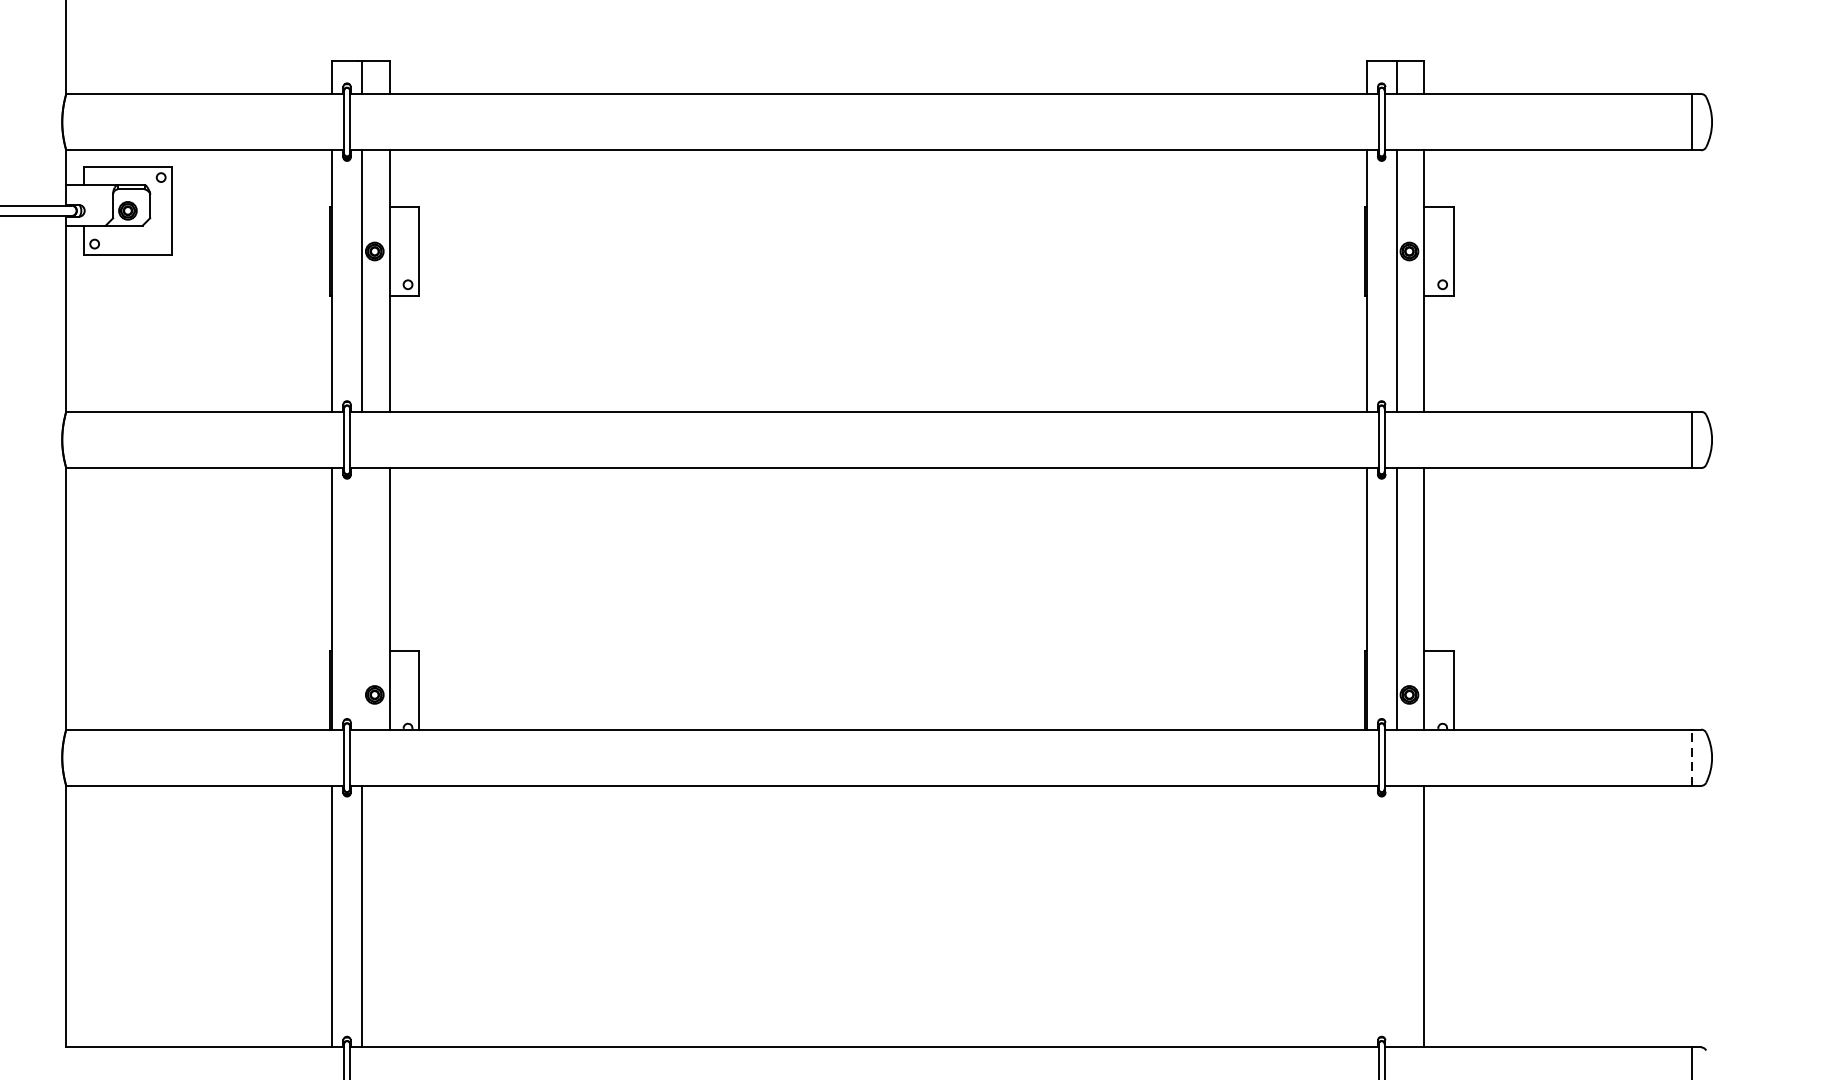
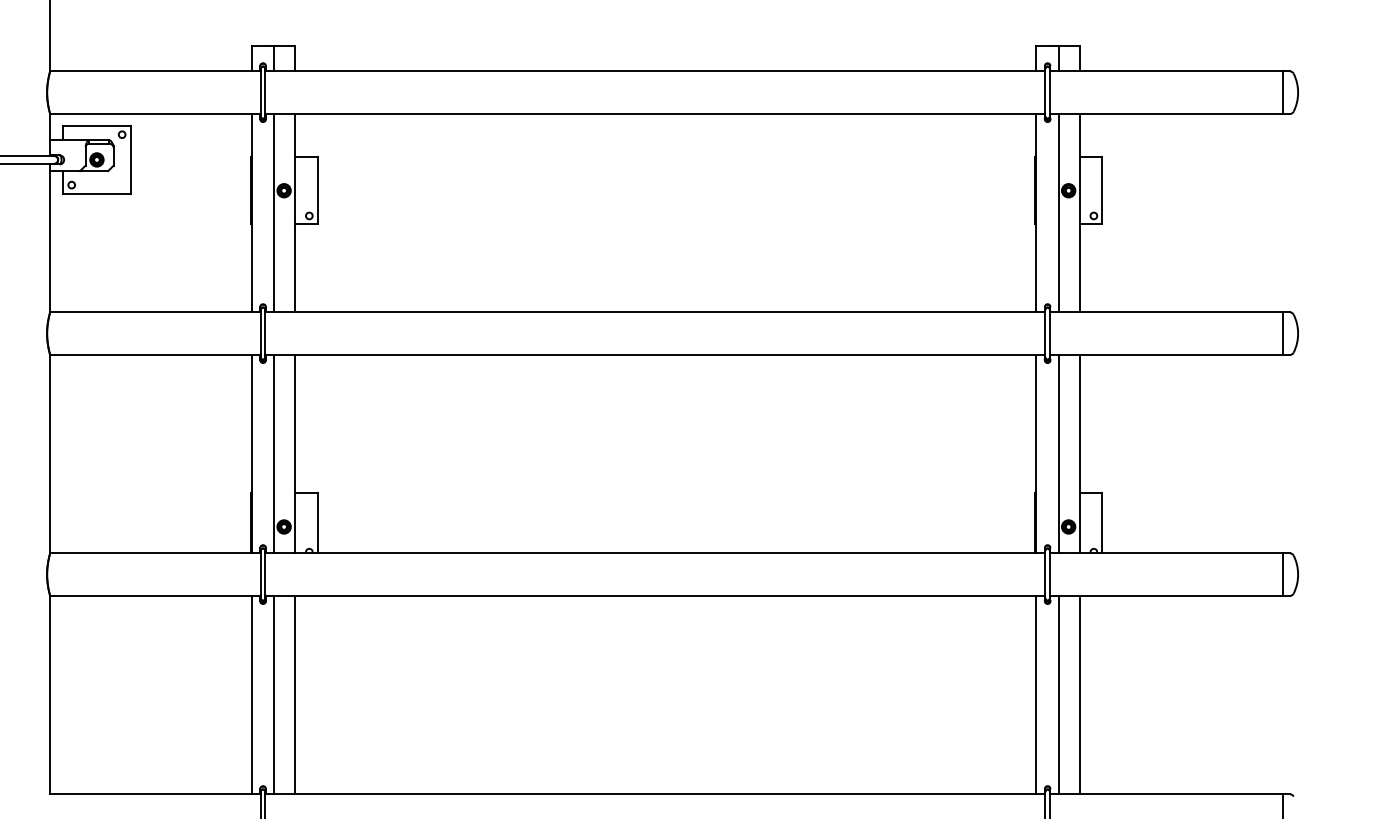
line: (362, 598) -> (274, 453), added
line: (1692, 757) -> (1283, 574), dashed -> solid
line: (389, 915) -> (295, 694), added
line: (1367, 915) -> (1036, 694), added
line: (1396, 915) -> (1058, 694), added

